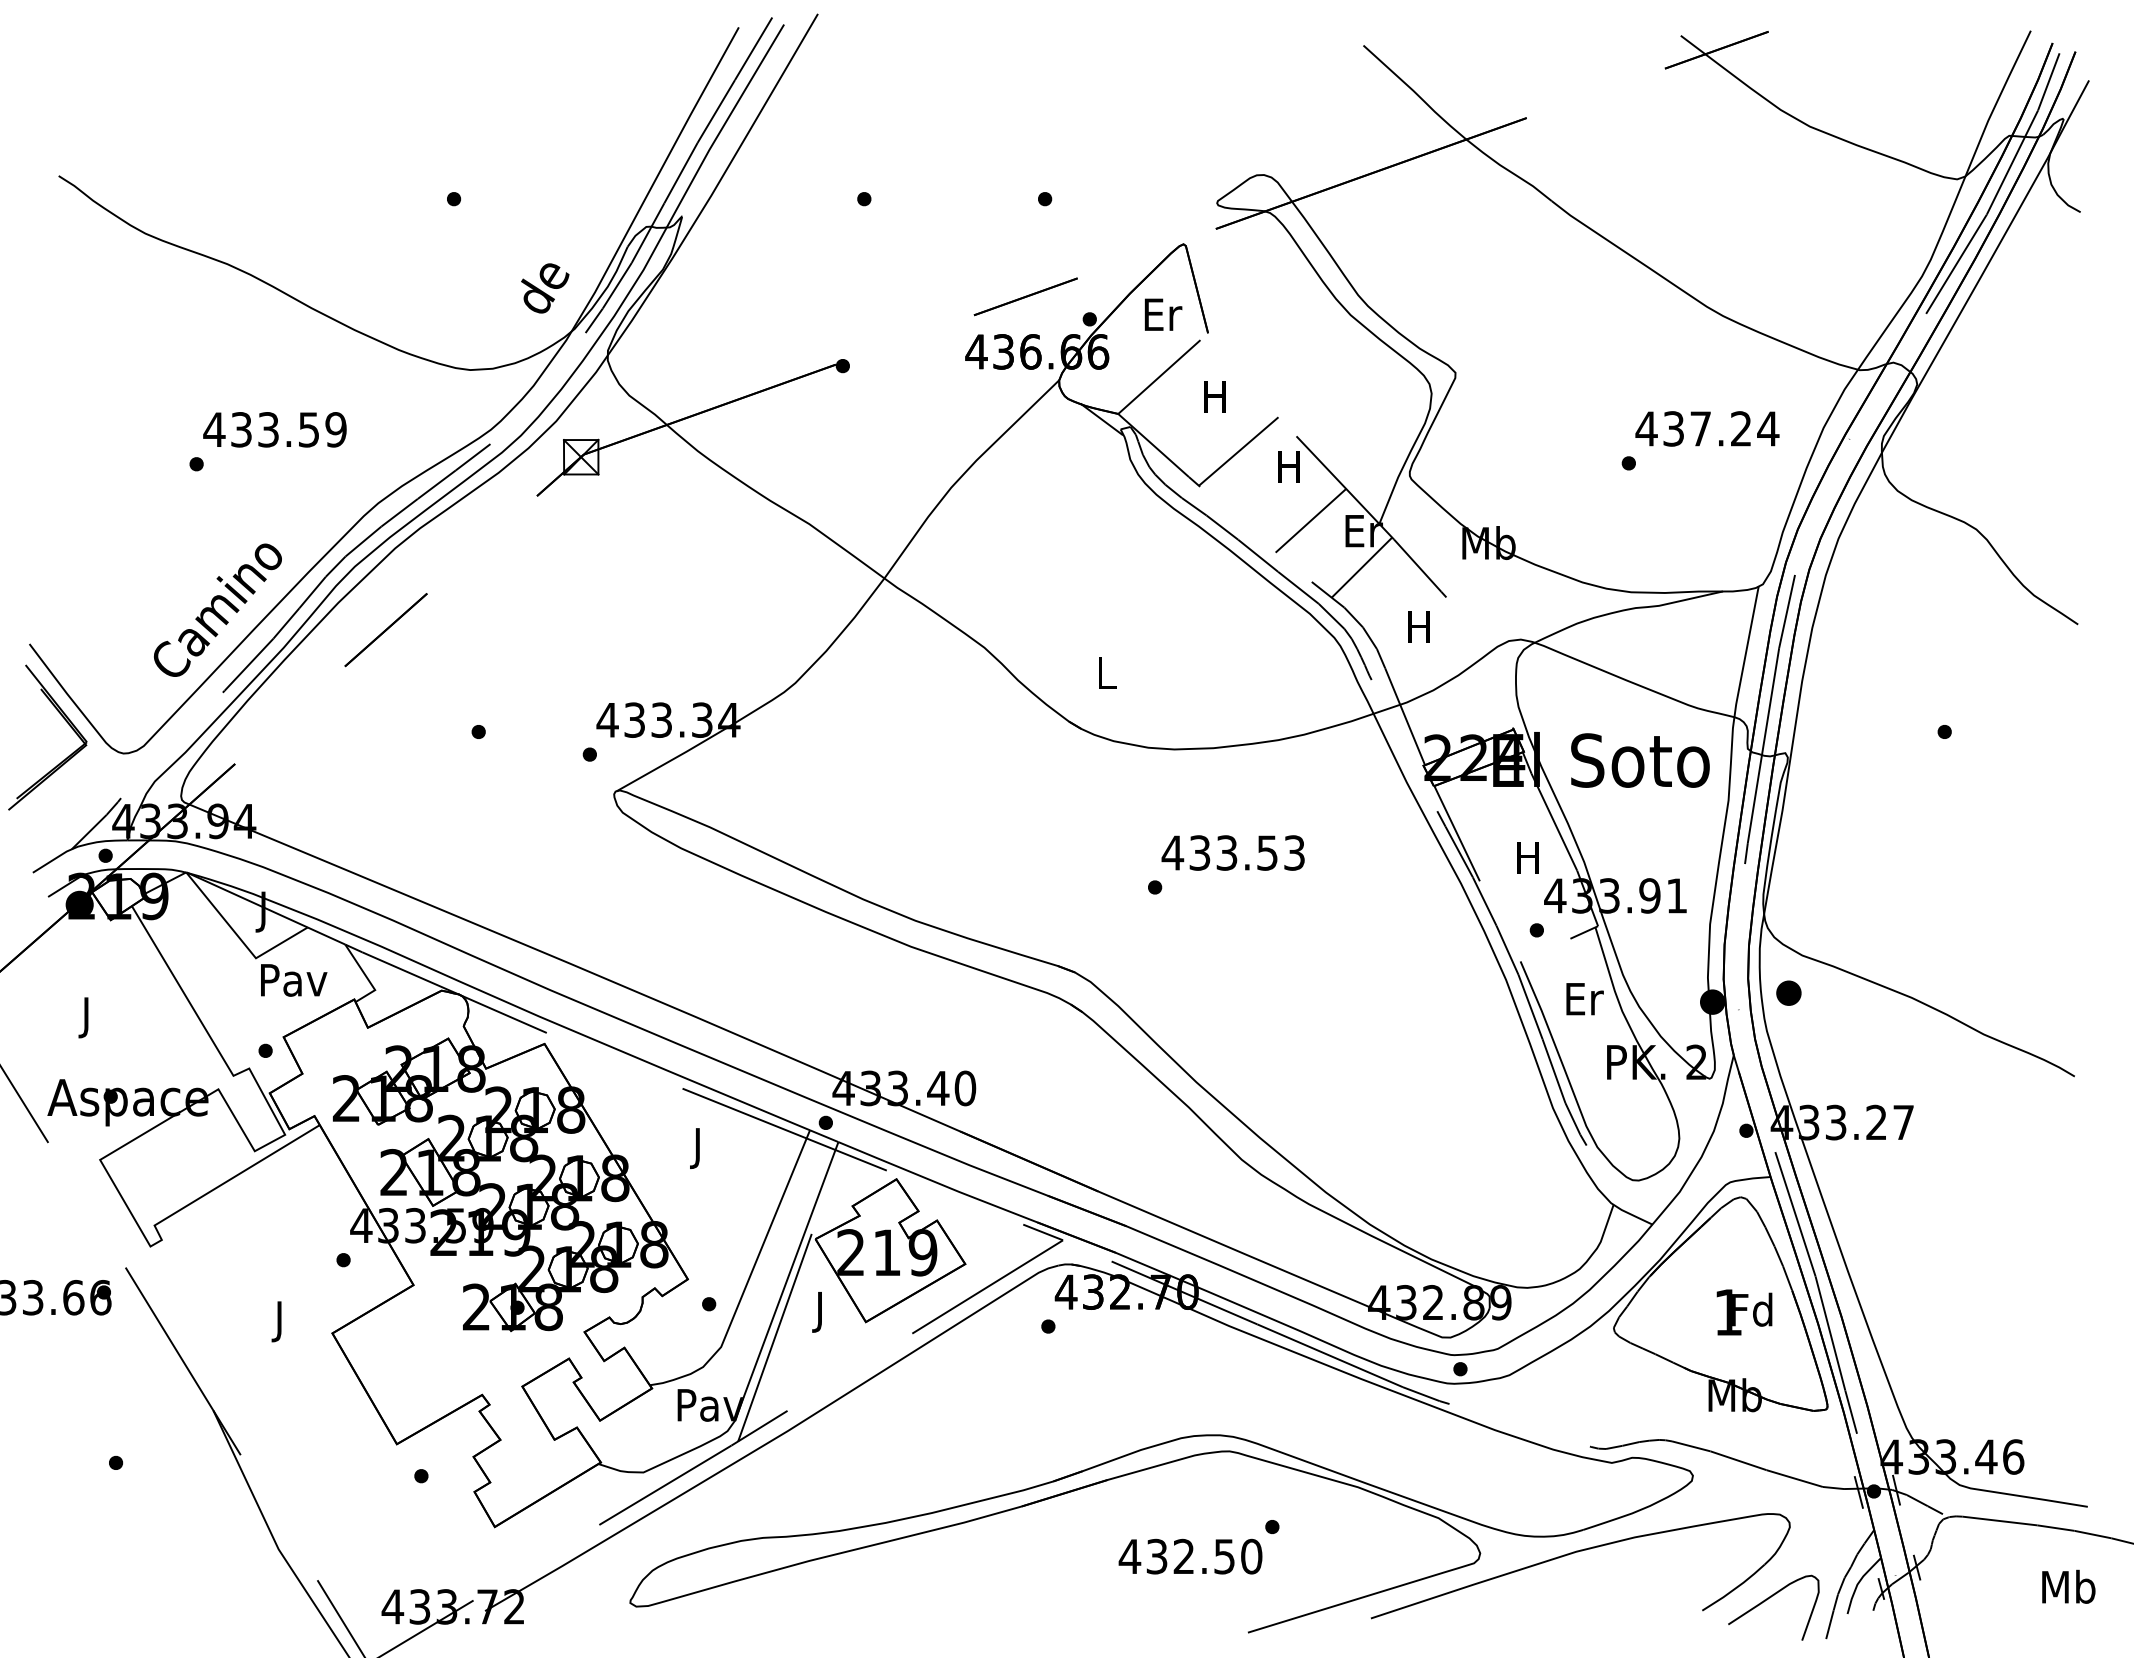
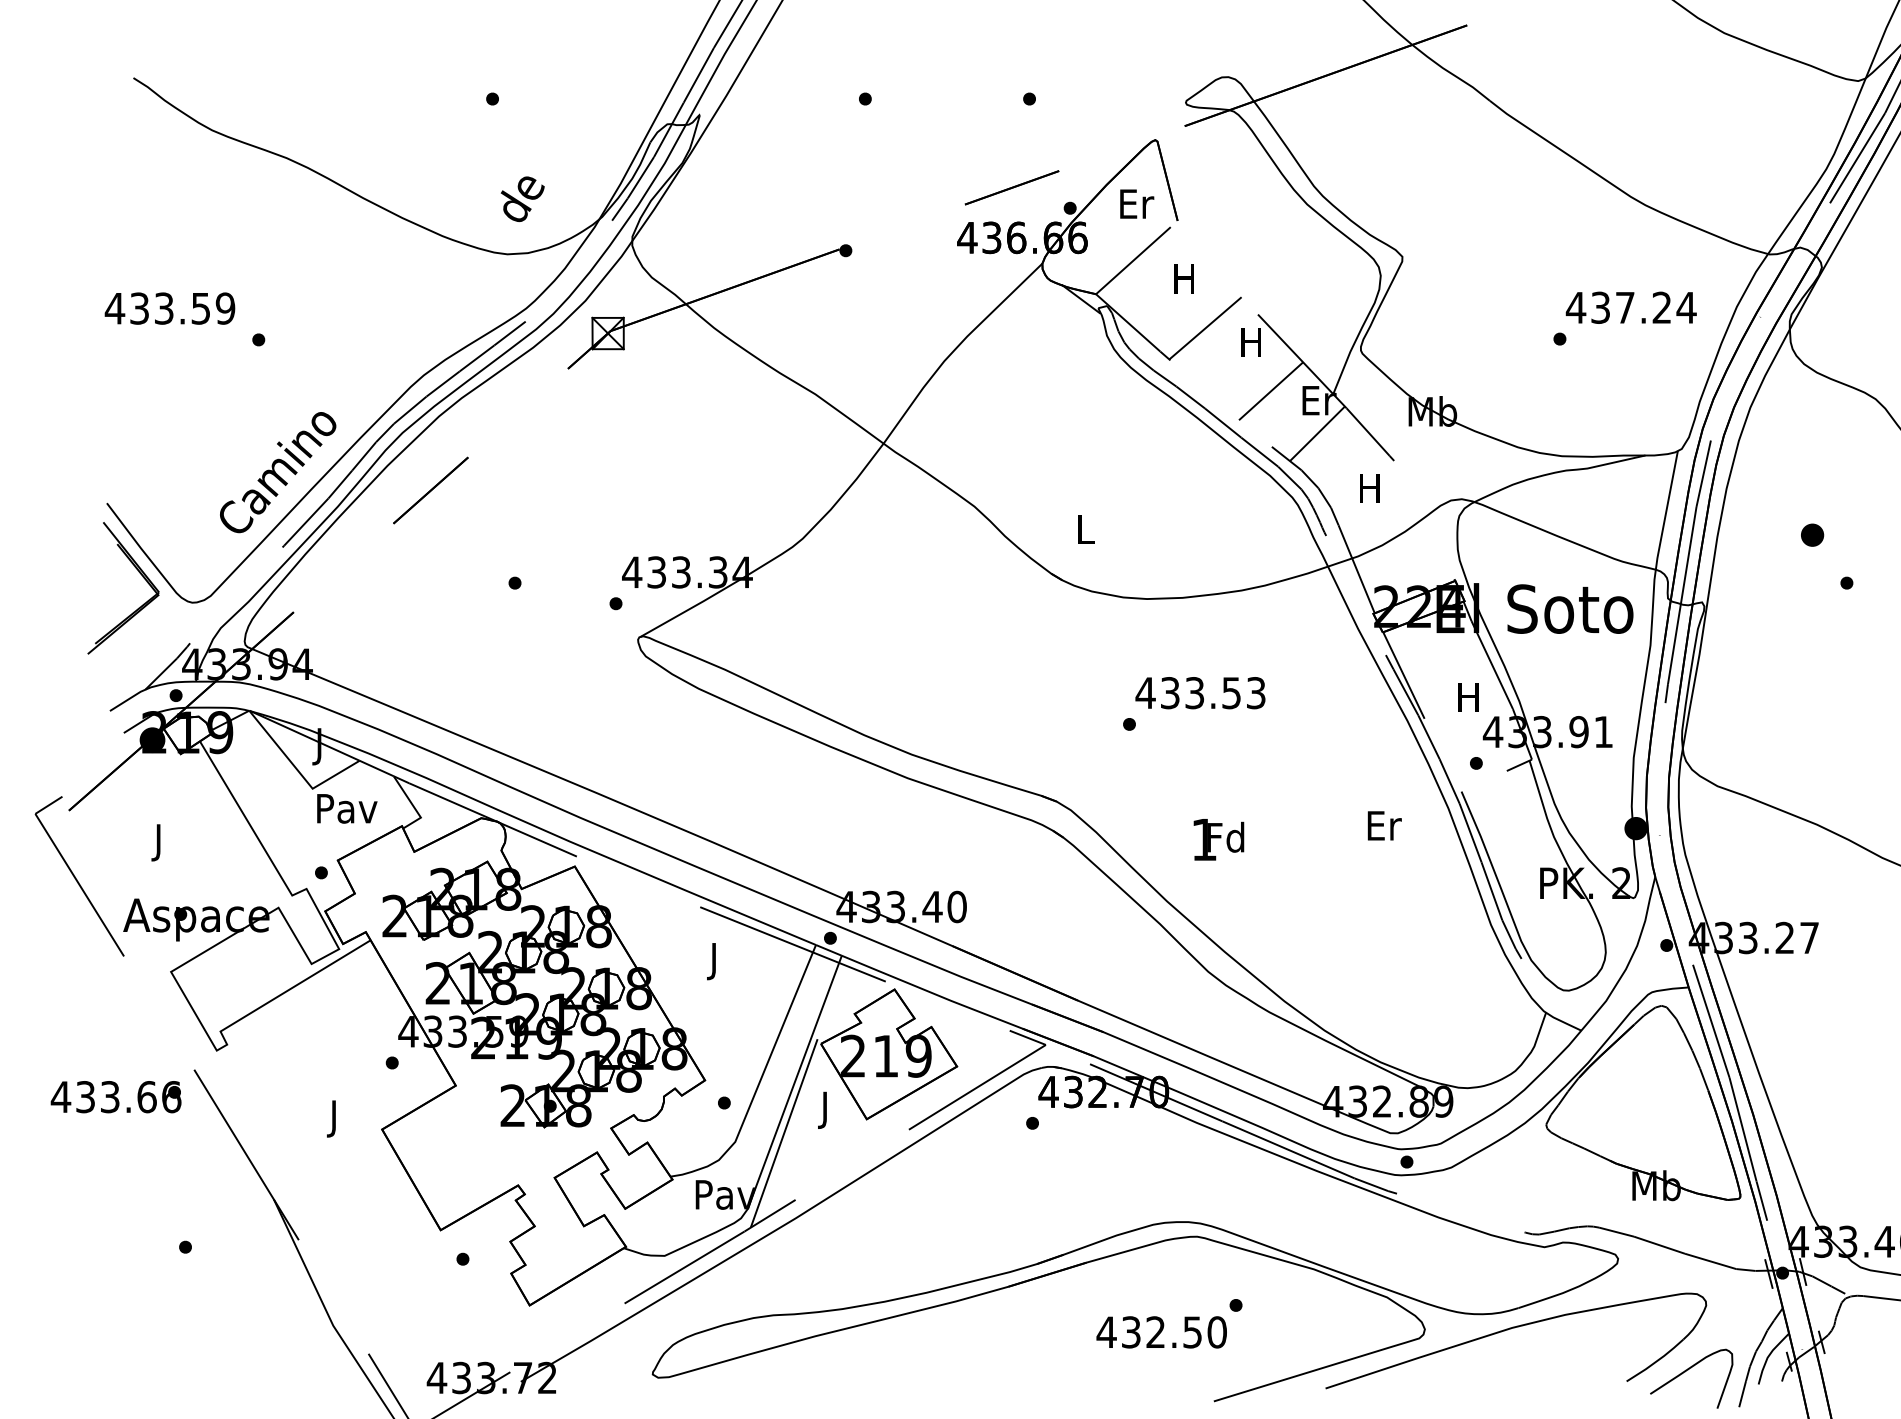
text: (545, 288) -> (523, 199), moved
text: (274, 429) -> (169, 308), moved
part: (1788, 992) -> (1812, 534), moved
text: (1584, 999) -> (1384, 826), moved
text: (1744, 1312) -> (1218, 839), moved

